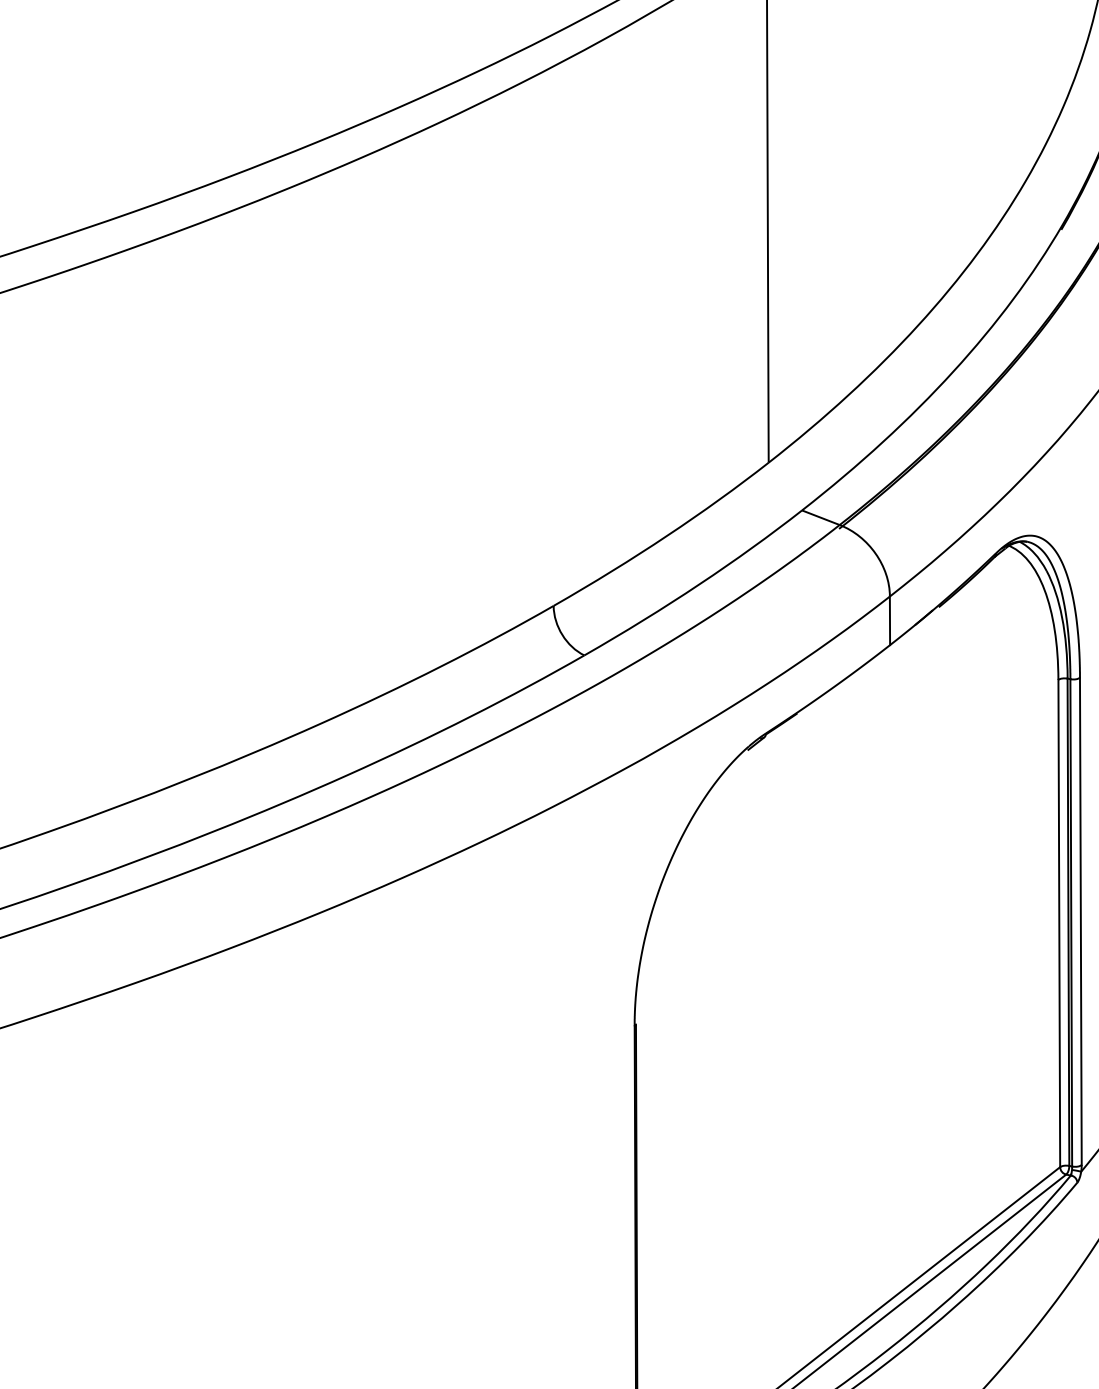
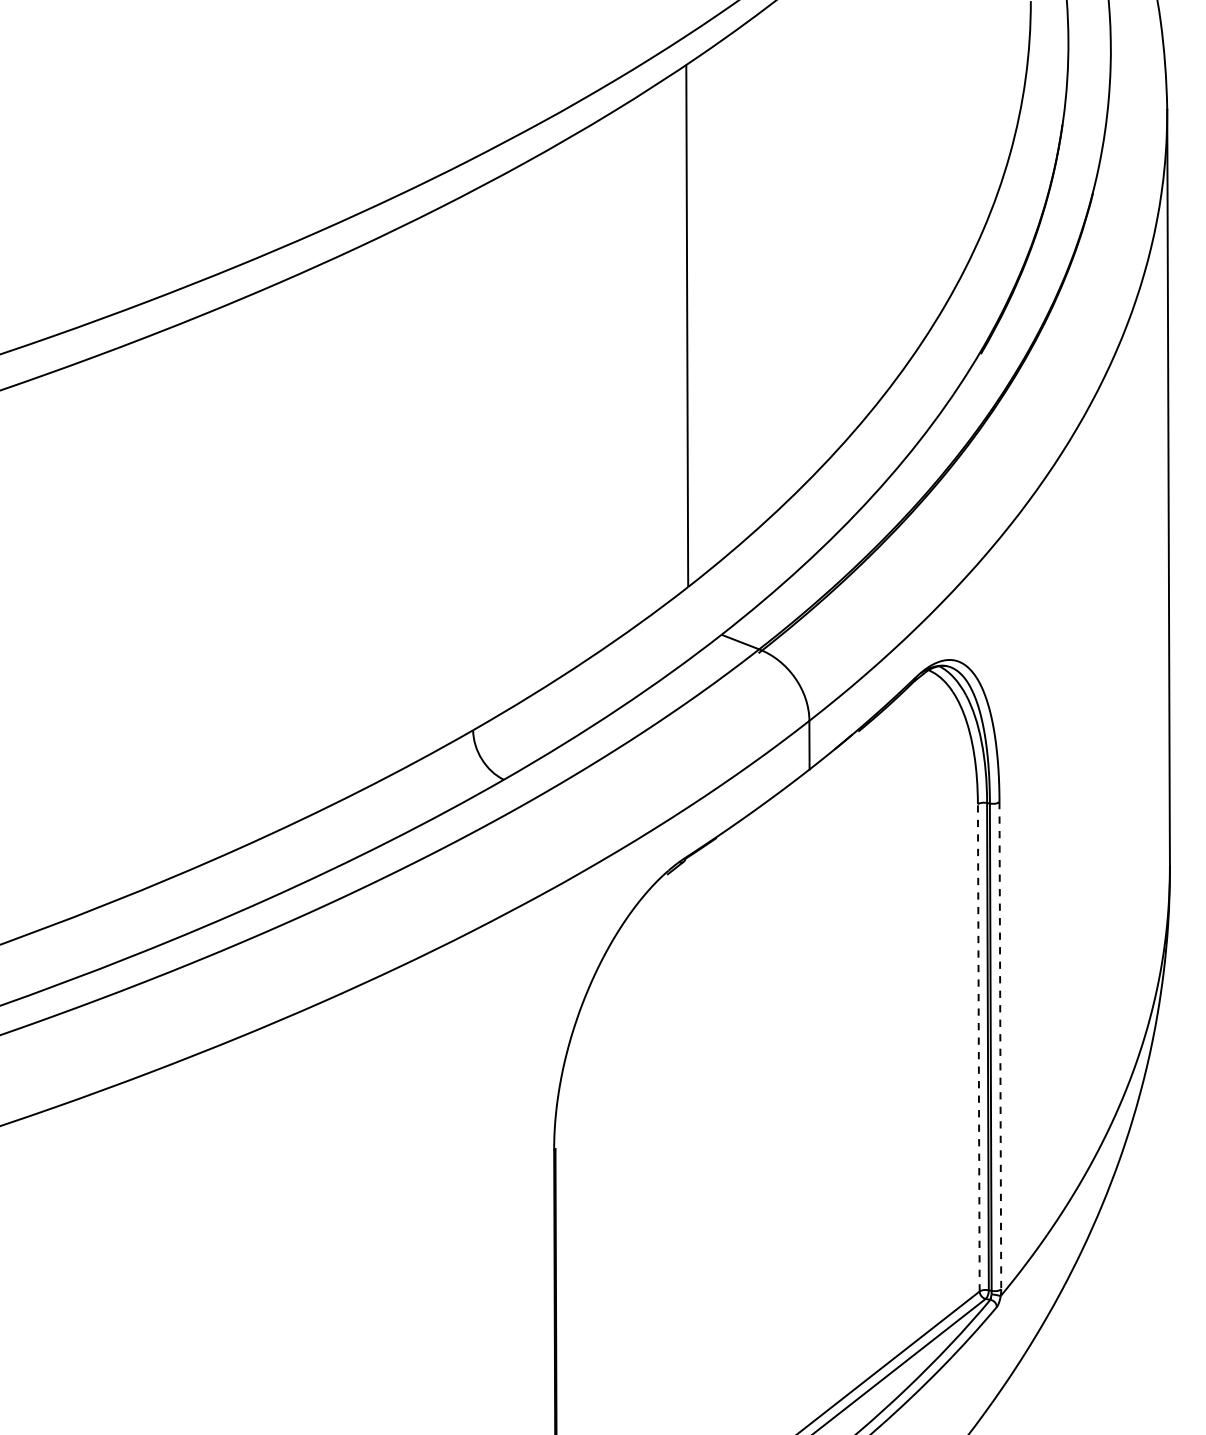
line: (1081, 921) -> (1000, 1045), solid -> dashed
line: (1059, 923) -> (978, 1047), solid -> dashed

